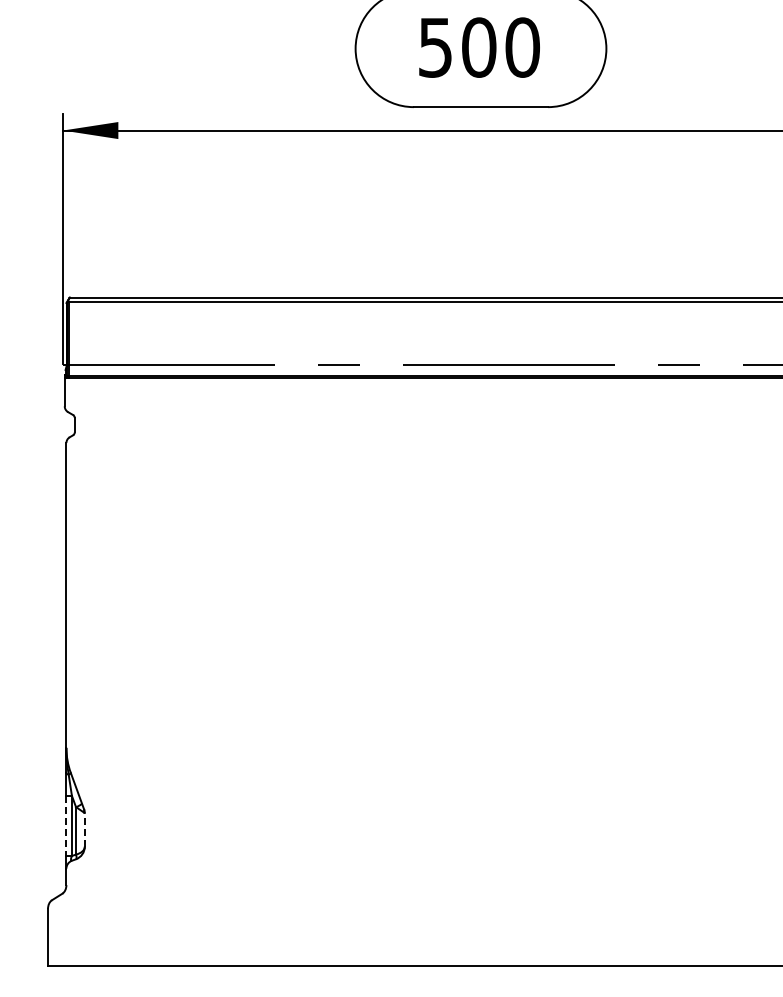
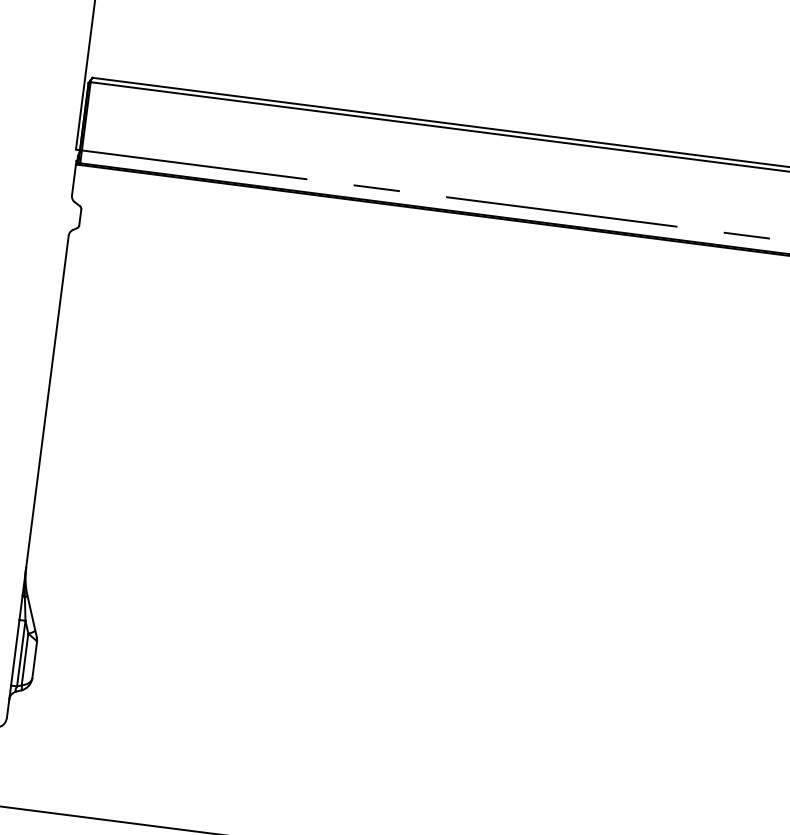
line: (66, 826) -> (15, 653), dashed -> solid
line: (84, 830) -> (34, 660), dashed -> solid

